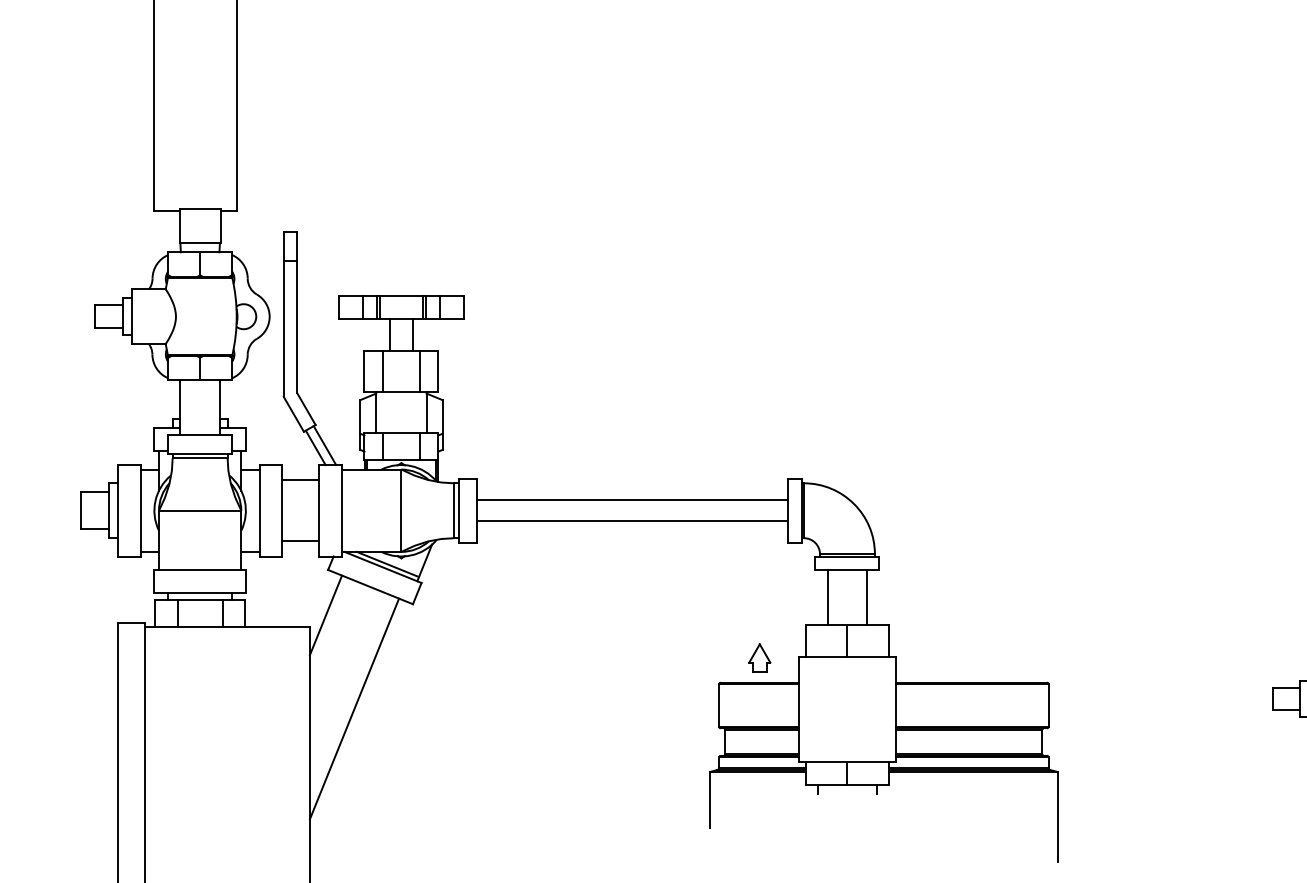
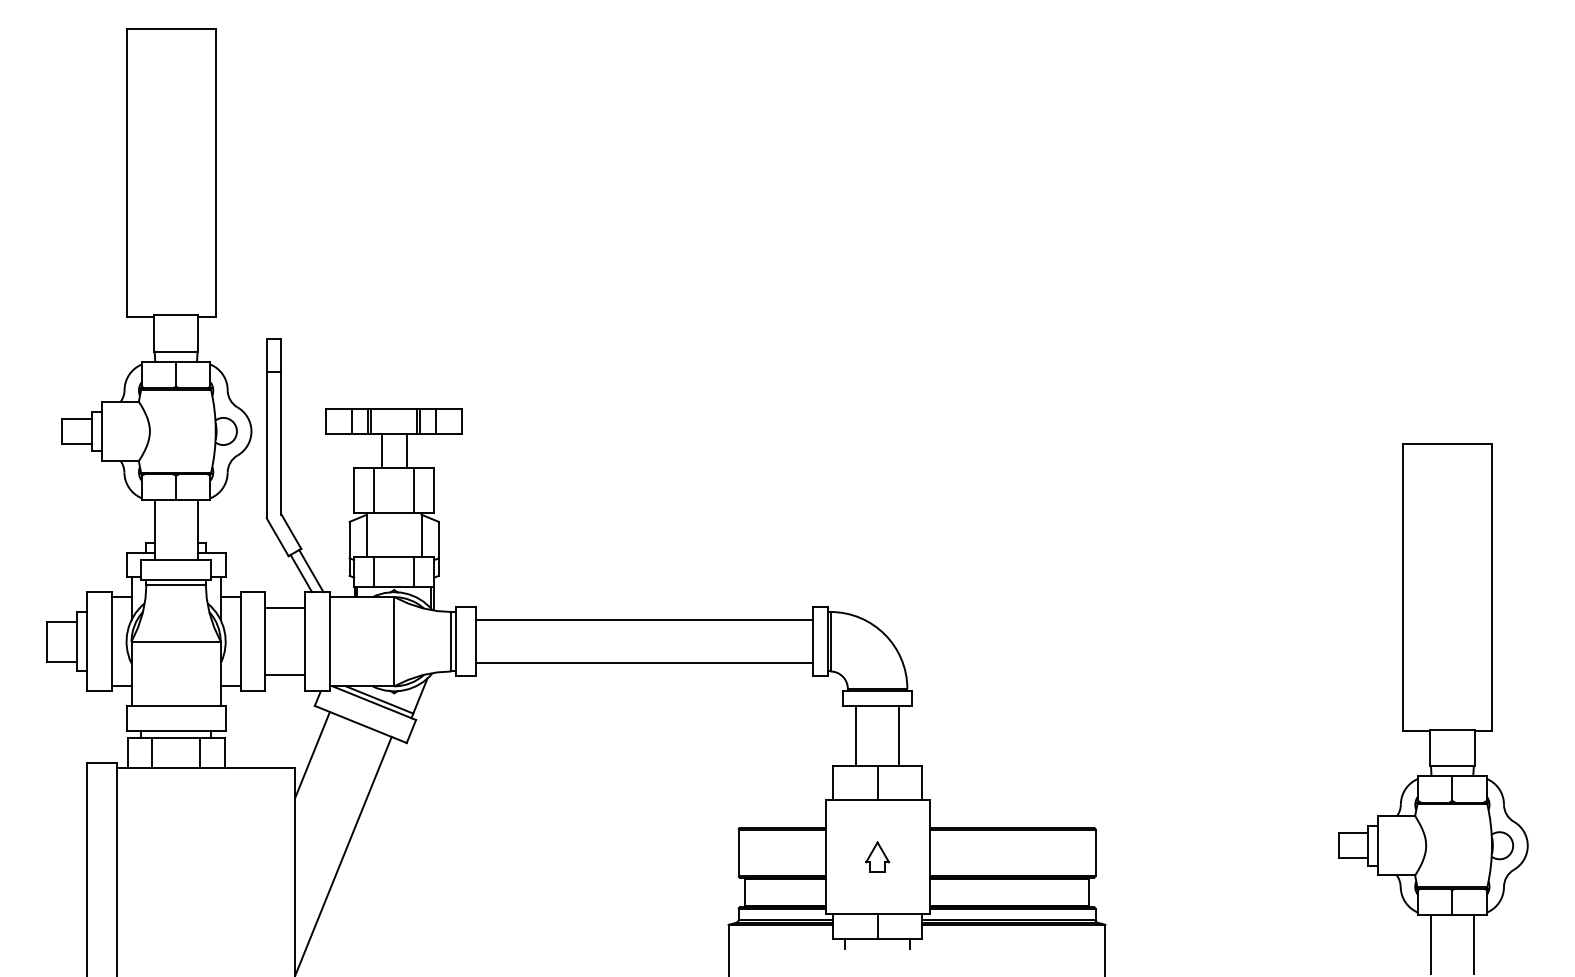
line: (632, 500) -> (644, 663), moved
line: (632, 521) -> (644, 620), moved
part: (759, 657) -> (877, 856), moved

